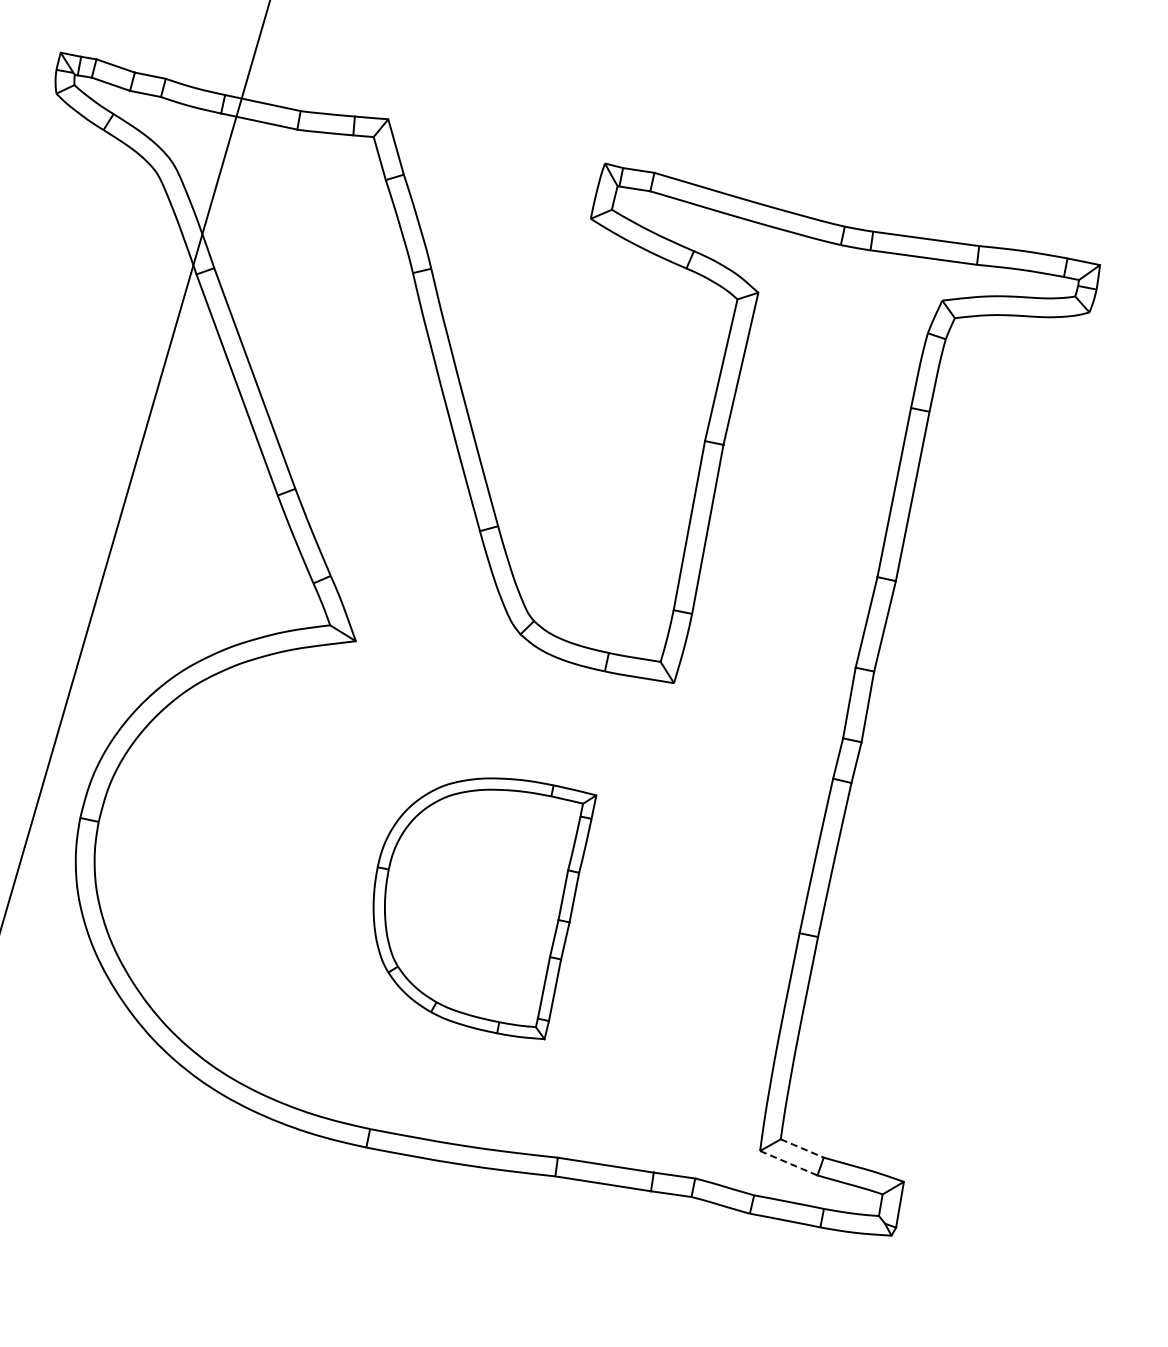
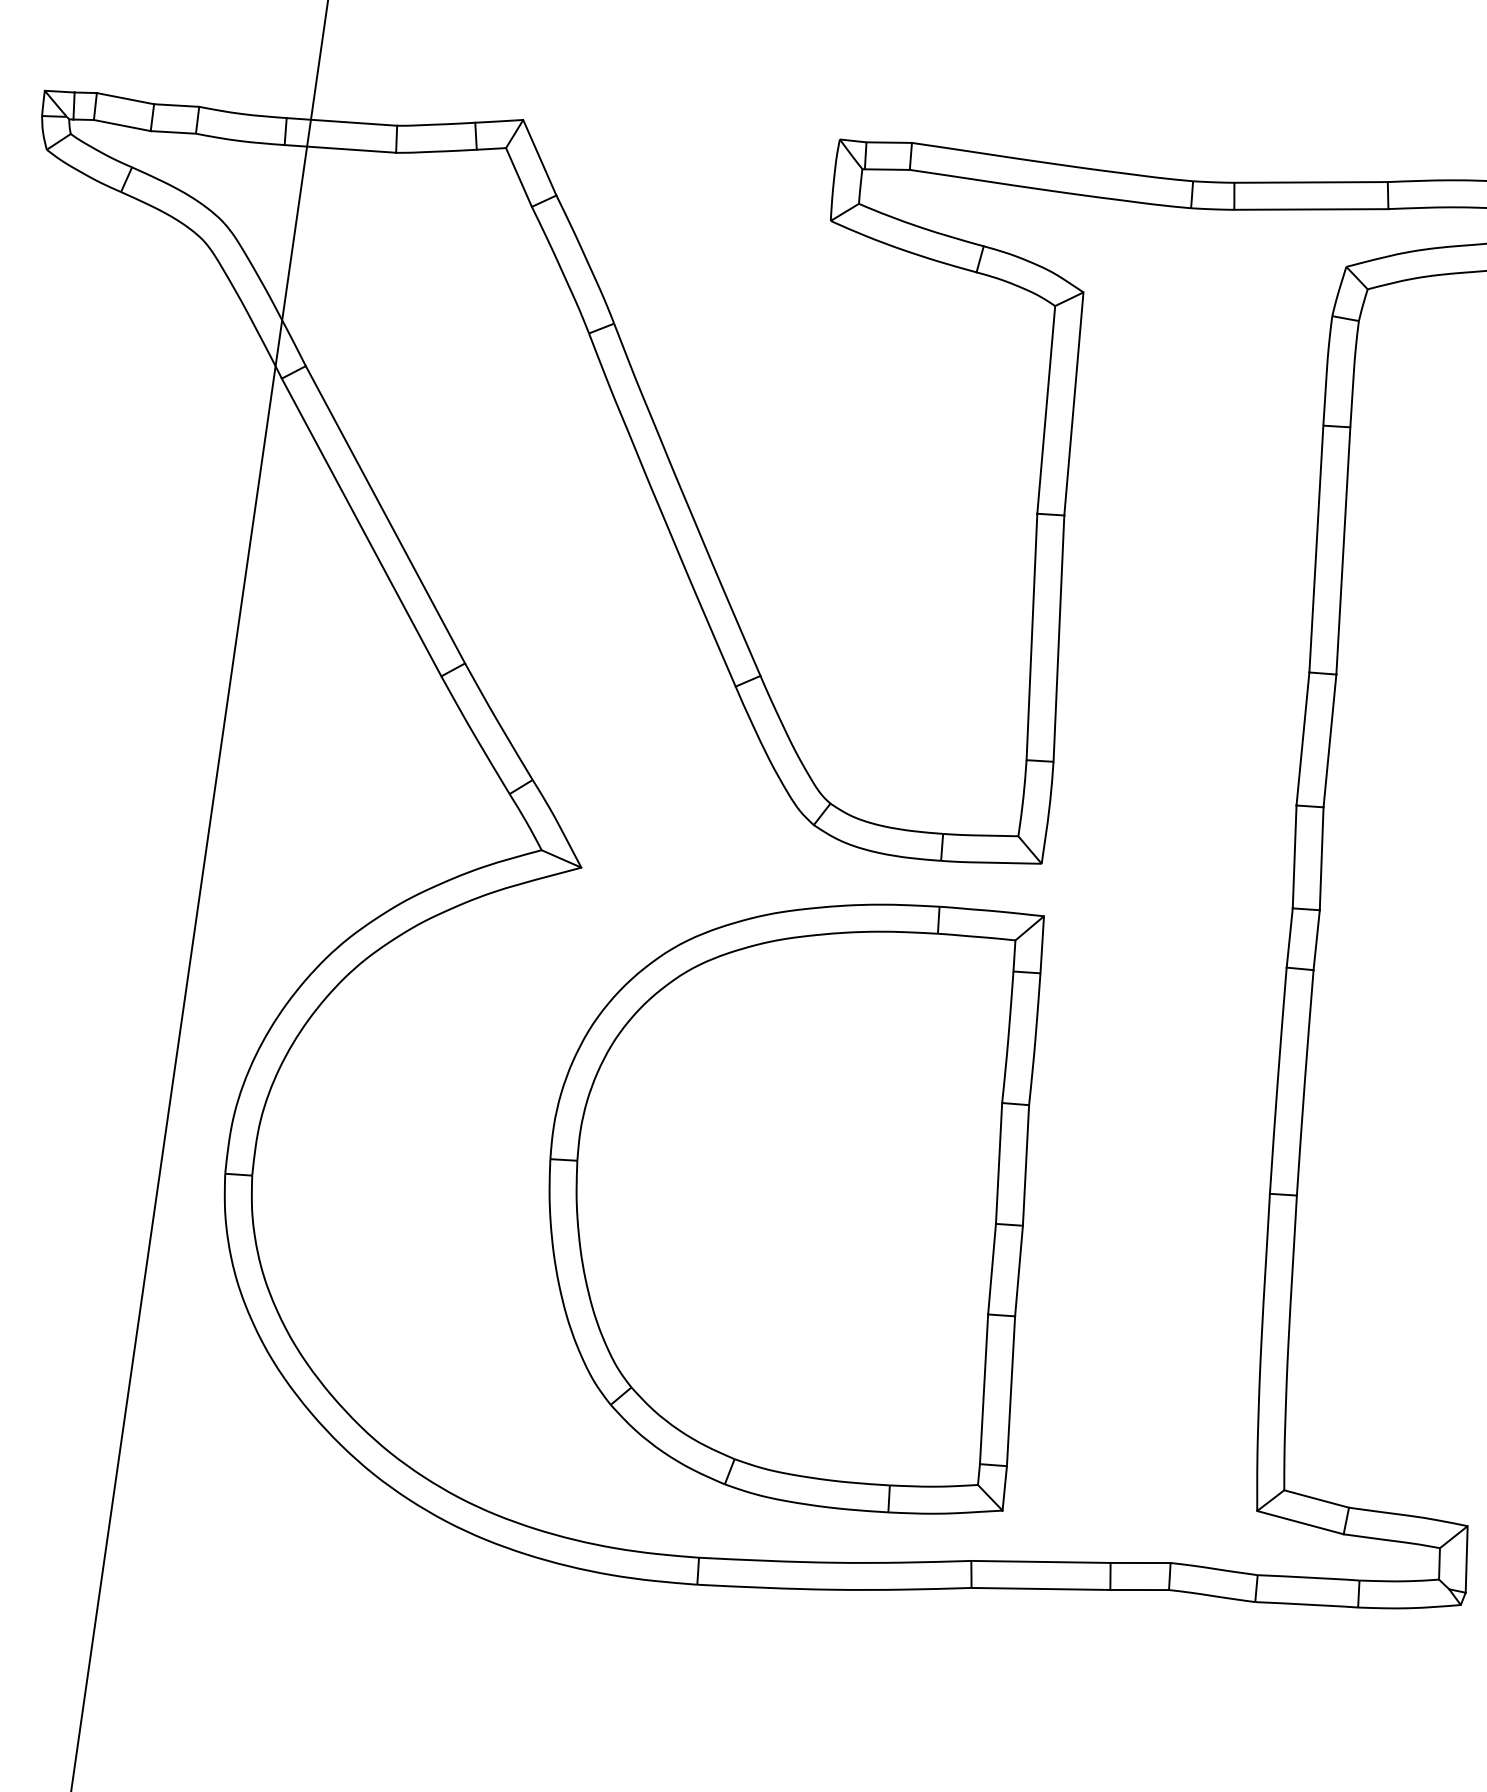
part: (484, 908) -> (817, 1221), size x1.67
line: (802, 1148) -> (1316, 1499), dashed -> solid
line: (789, 1163) -> (1301, 1522), dashed -> solid

